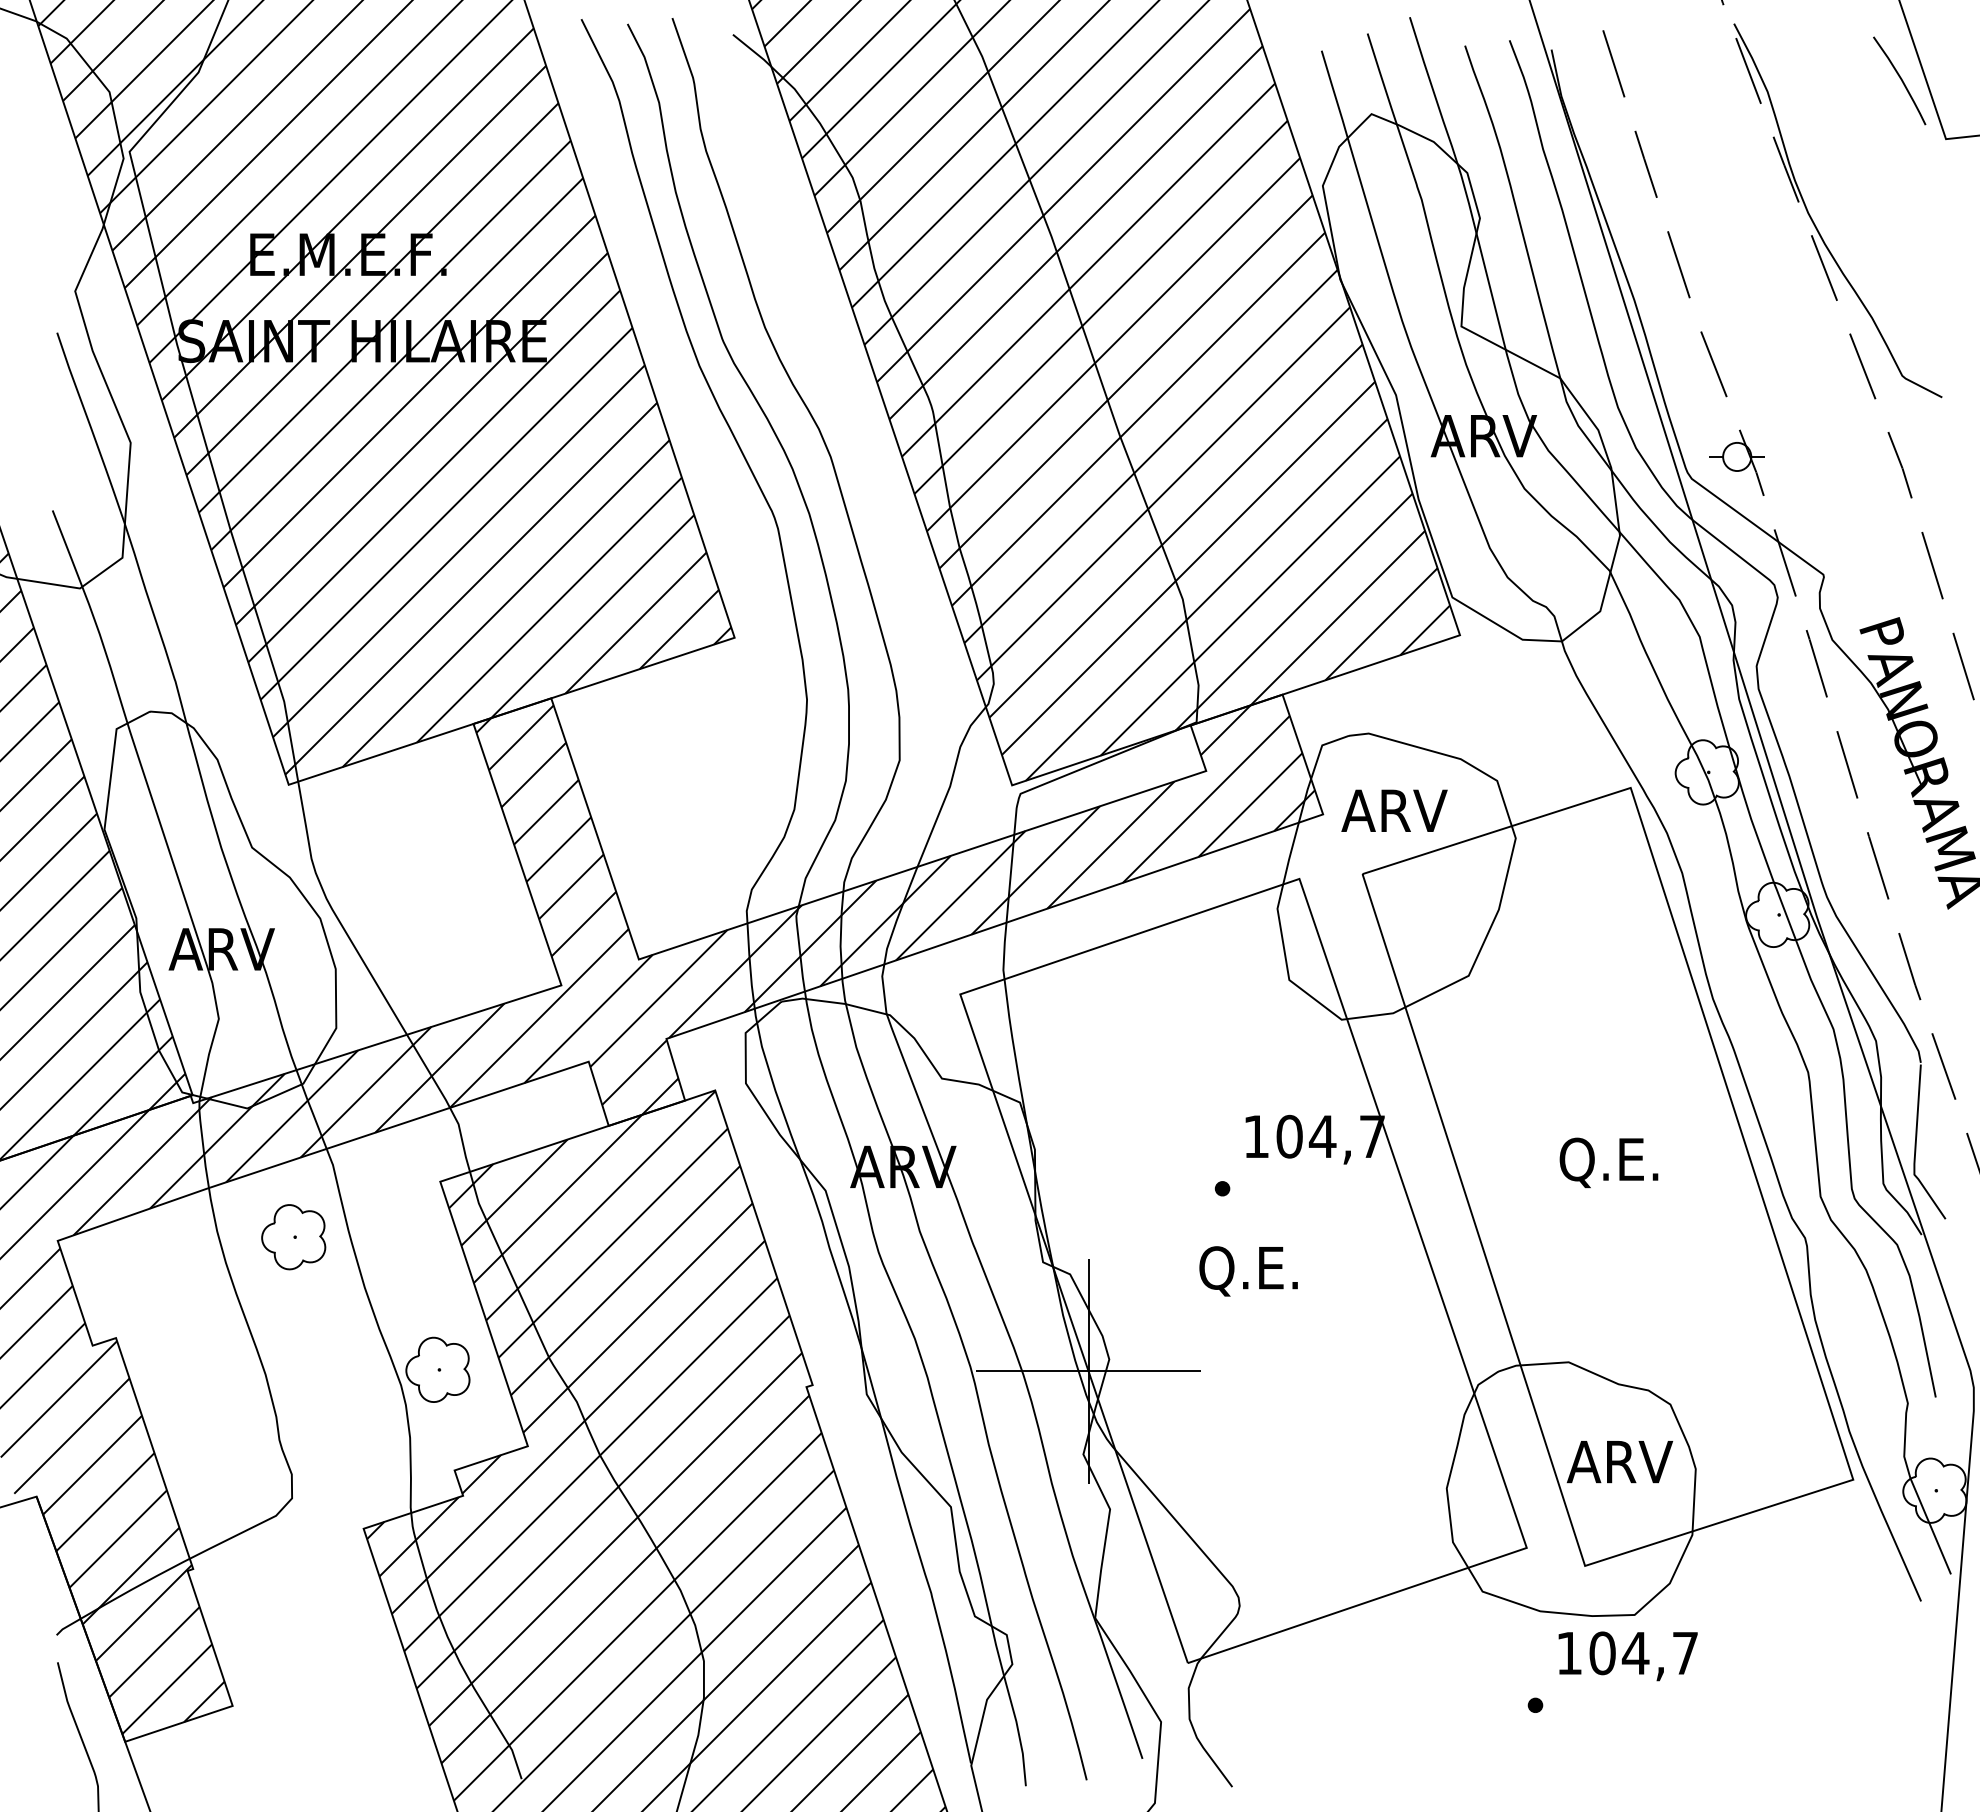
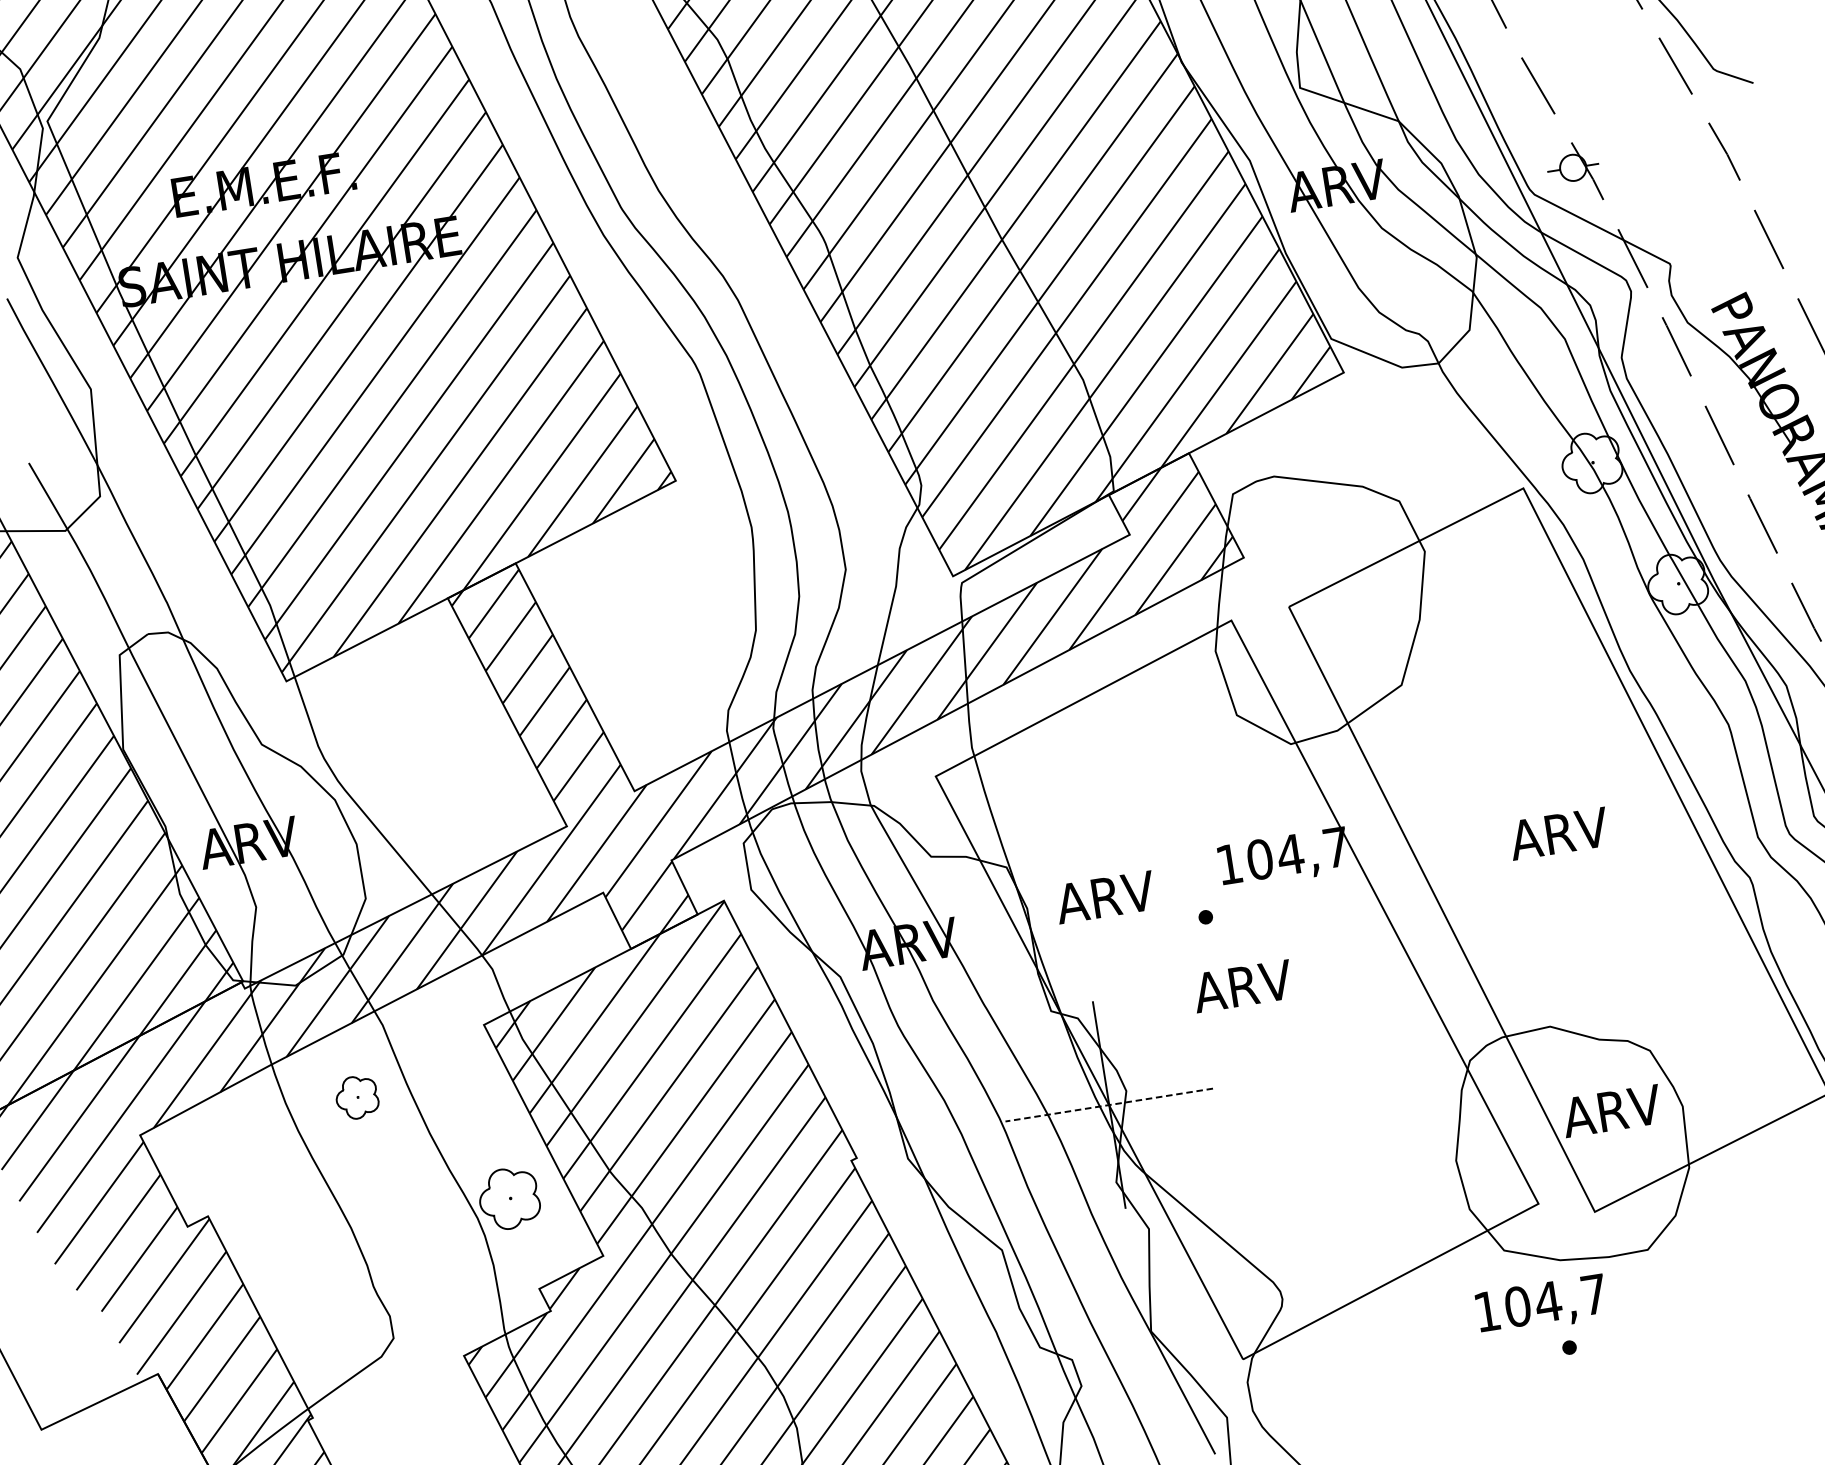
text: (1394, 810) -> (1105, 897), moved
text: (1610, 1162) -> (1559, 836), Q.E. -> ARV
part: (293, 1237) -> (356, 1097), size x0.7
text: (1250, 1271) -> (1243, 989), Q.E. -> ARV
line: (1088, 1371) -> (1108, 1105), solid -> dashed
text: (1627, 1656) -> (1541, 1305), moved

